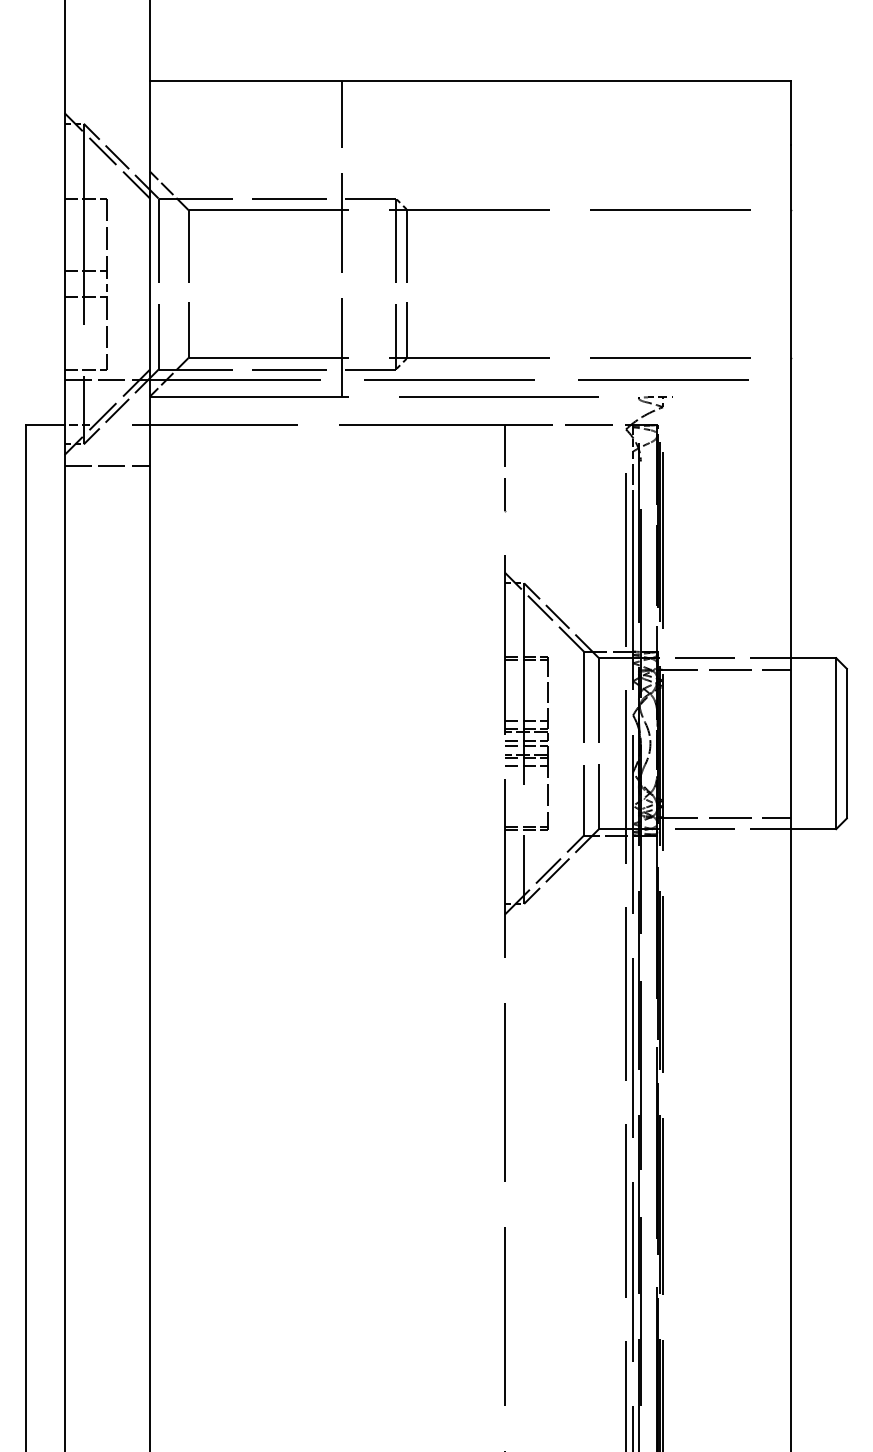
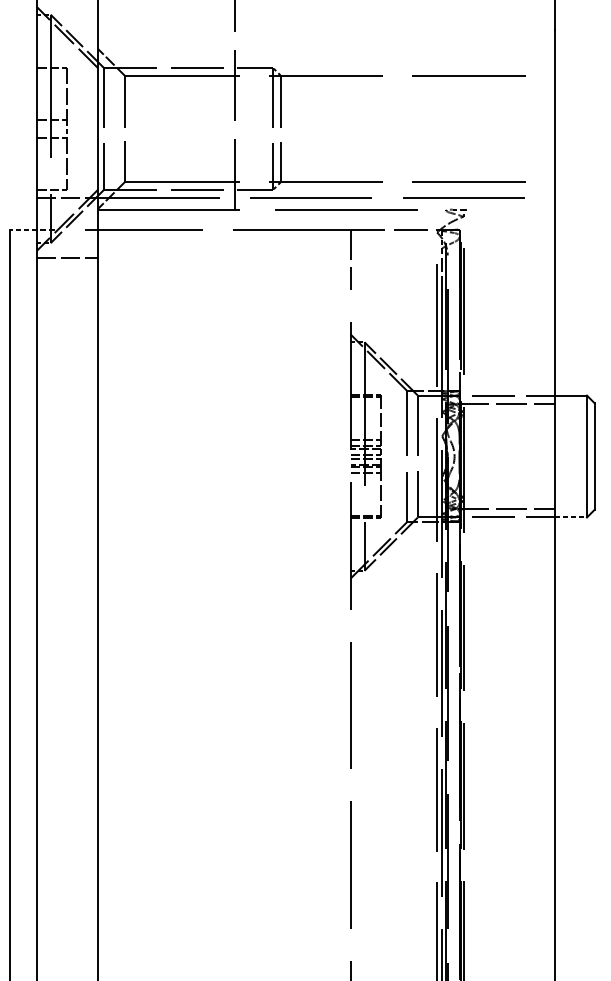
line: (44, 425) -> (22, 229), solid -> dashed
line: (814, 829) -> (571, 517), solid -> dashed

